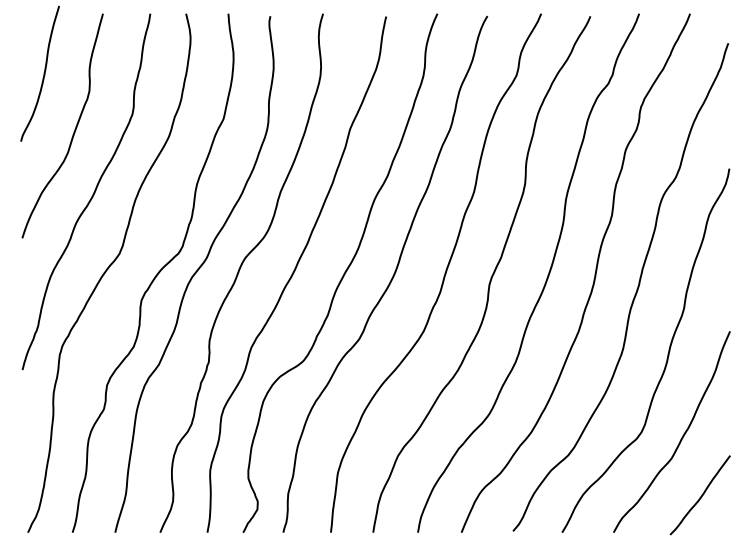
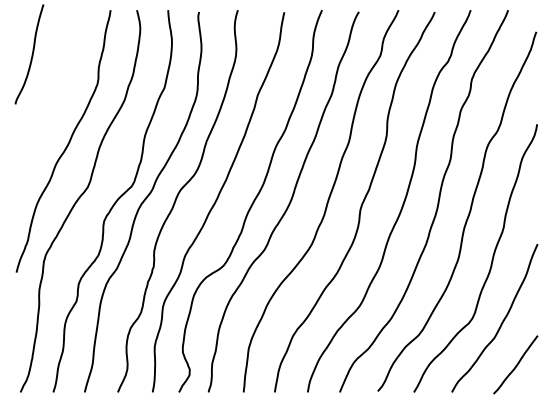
curve: (72, 132) -> (53, 97), removed

